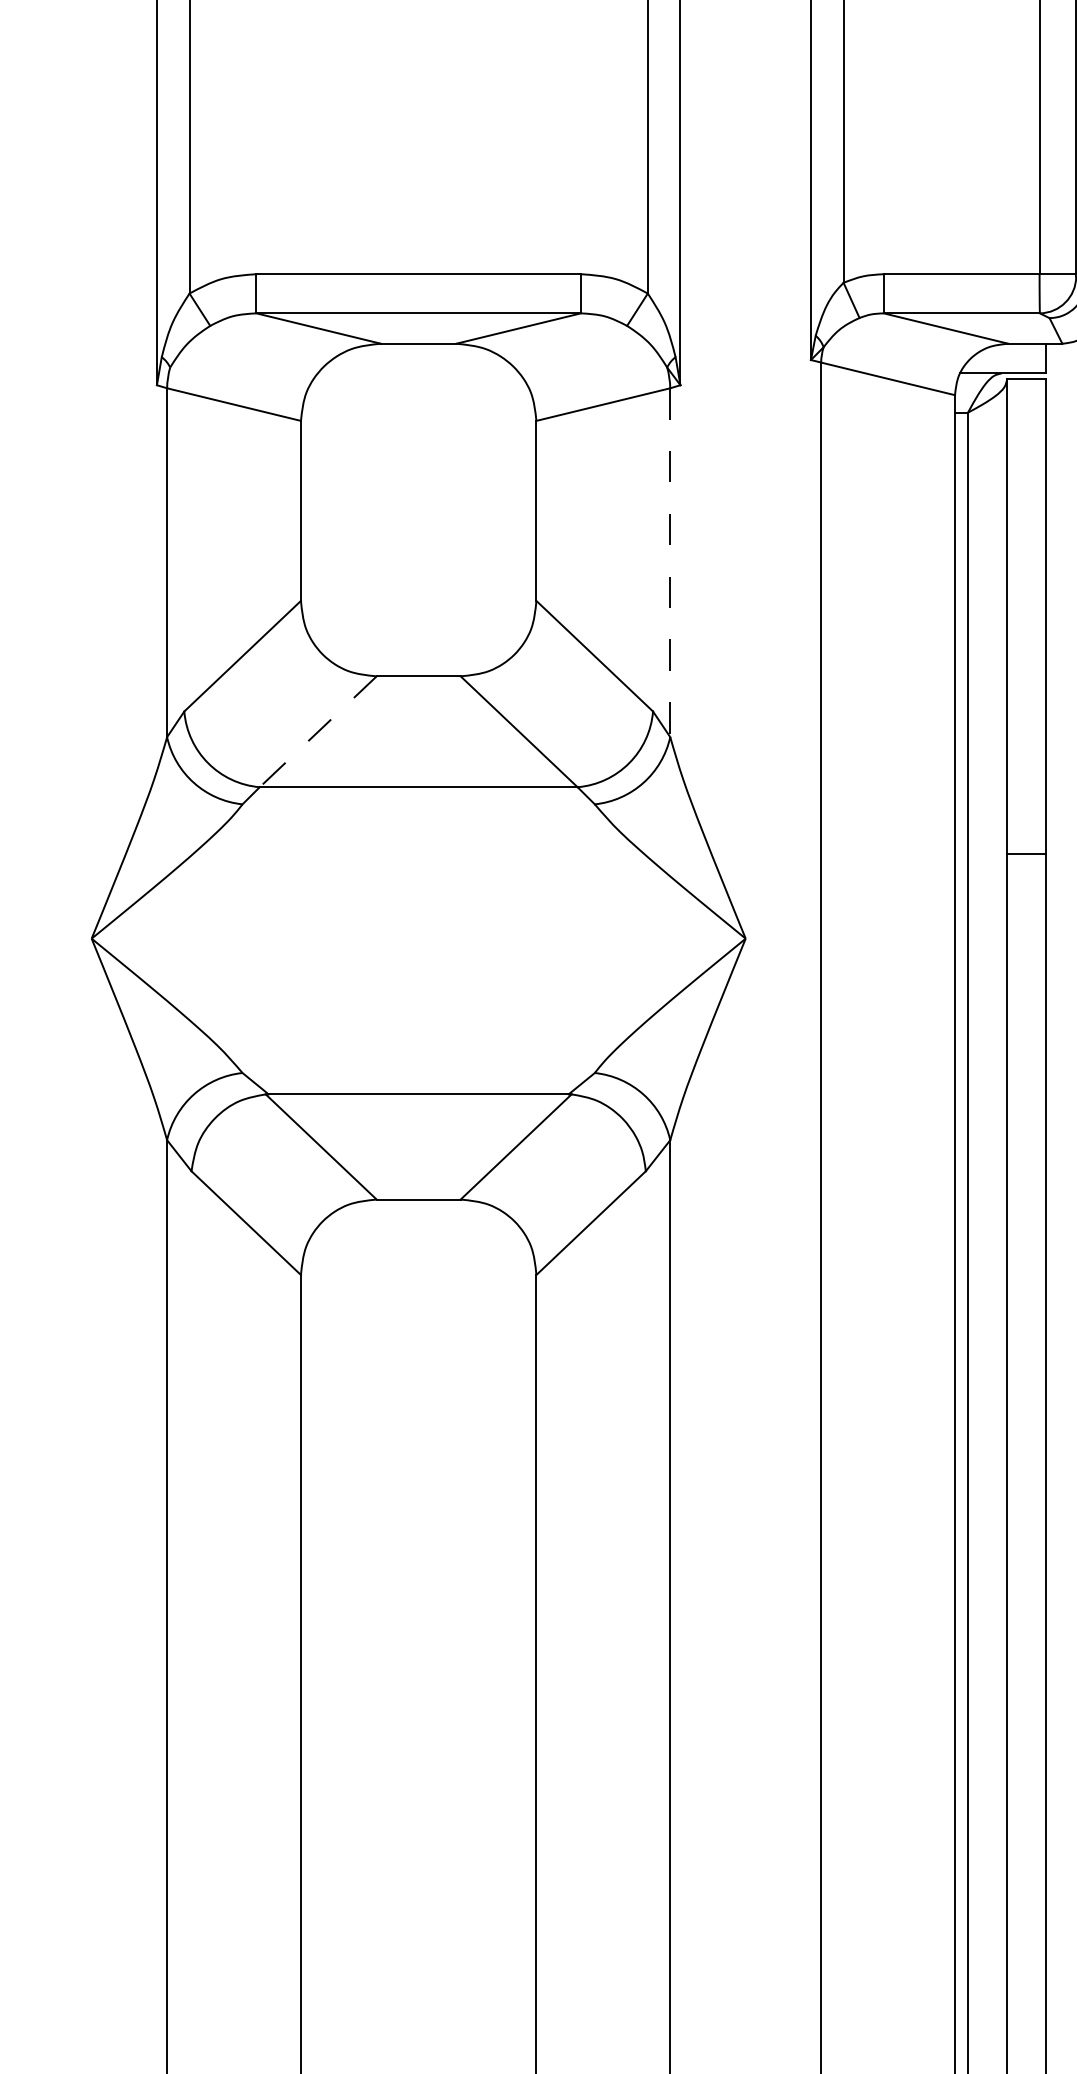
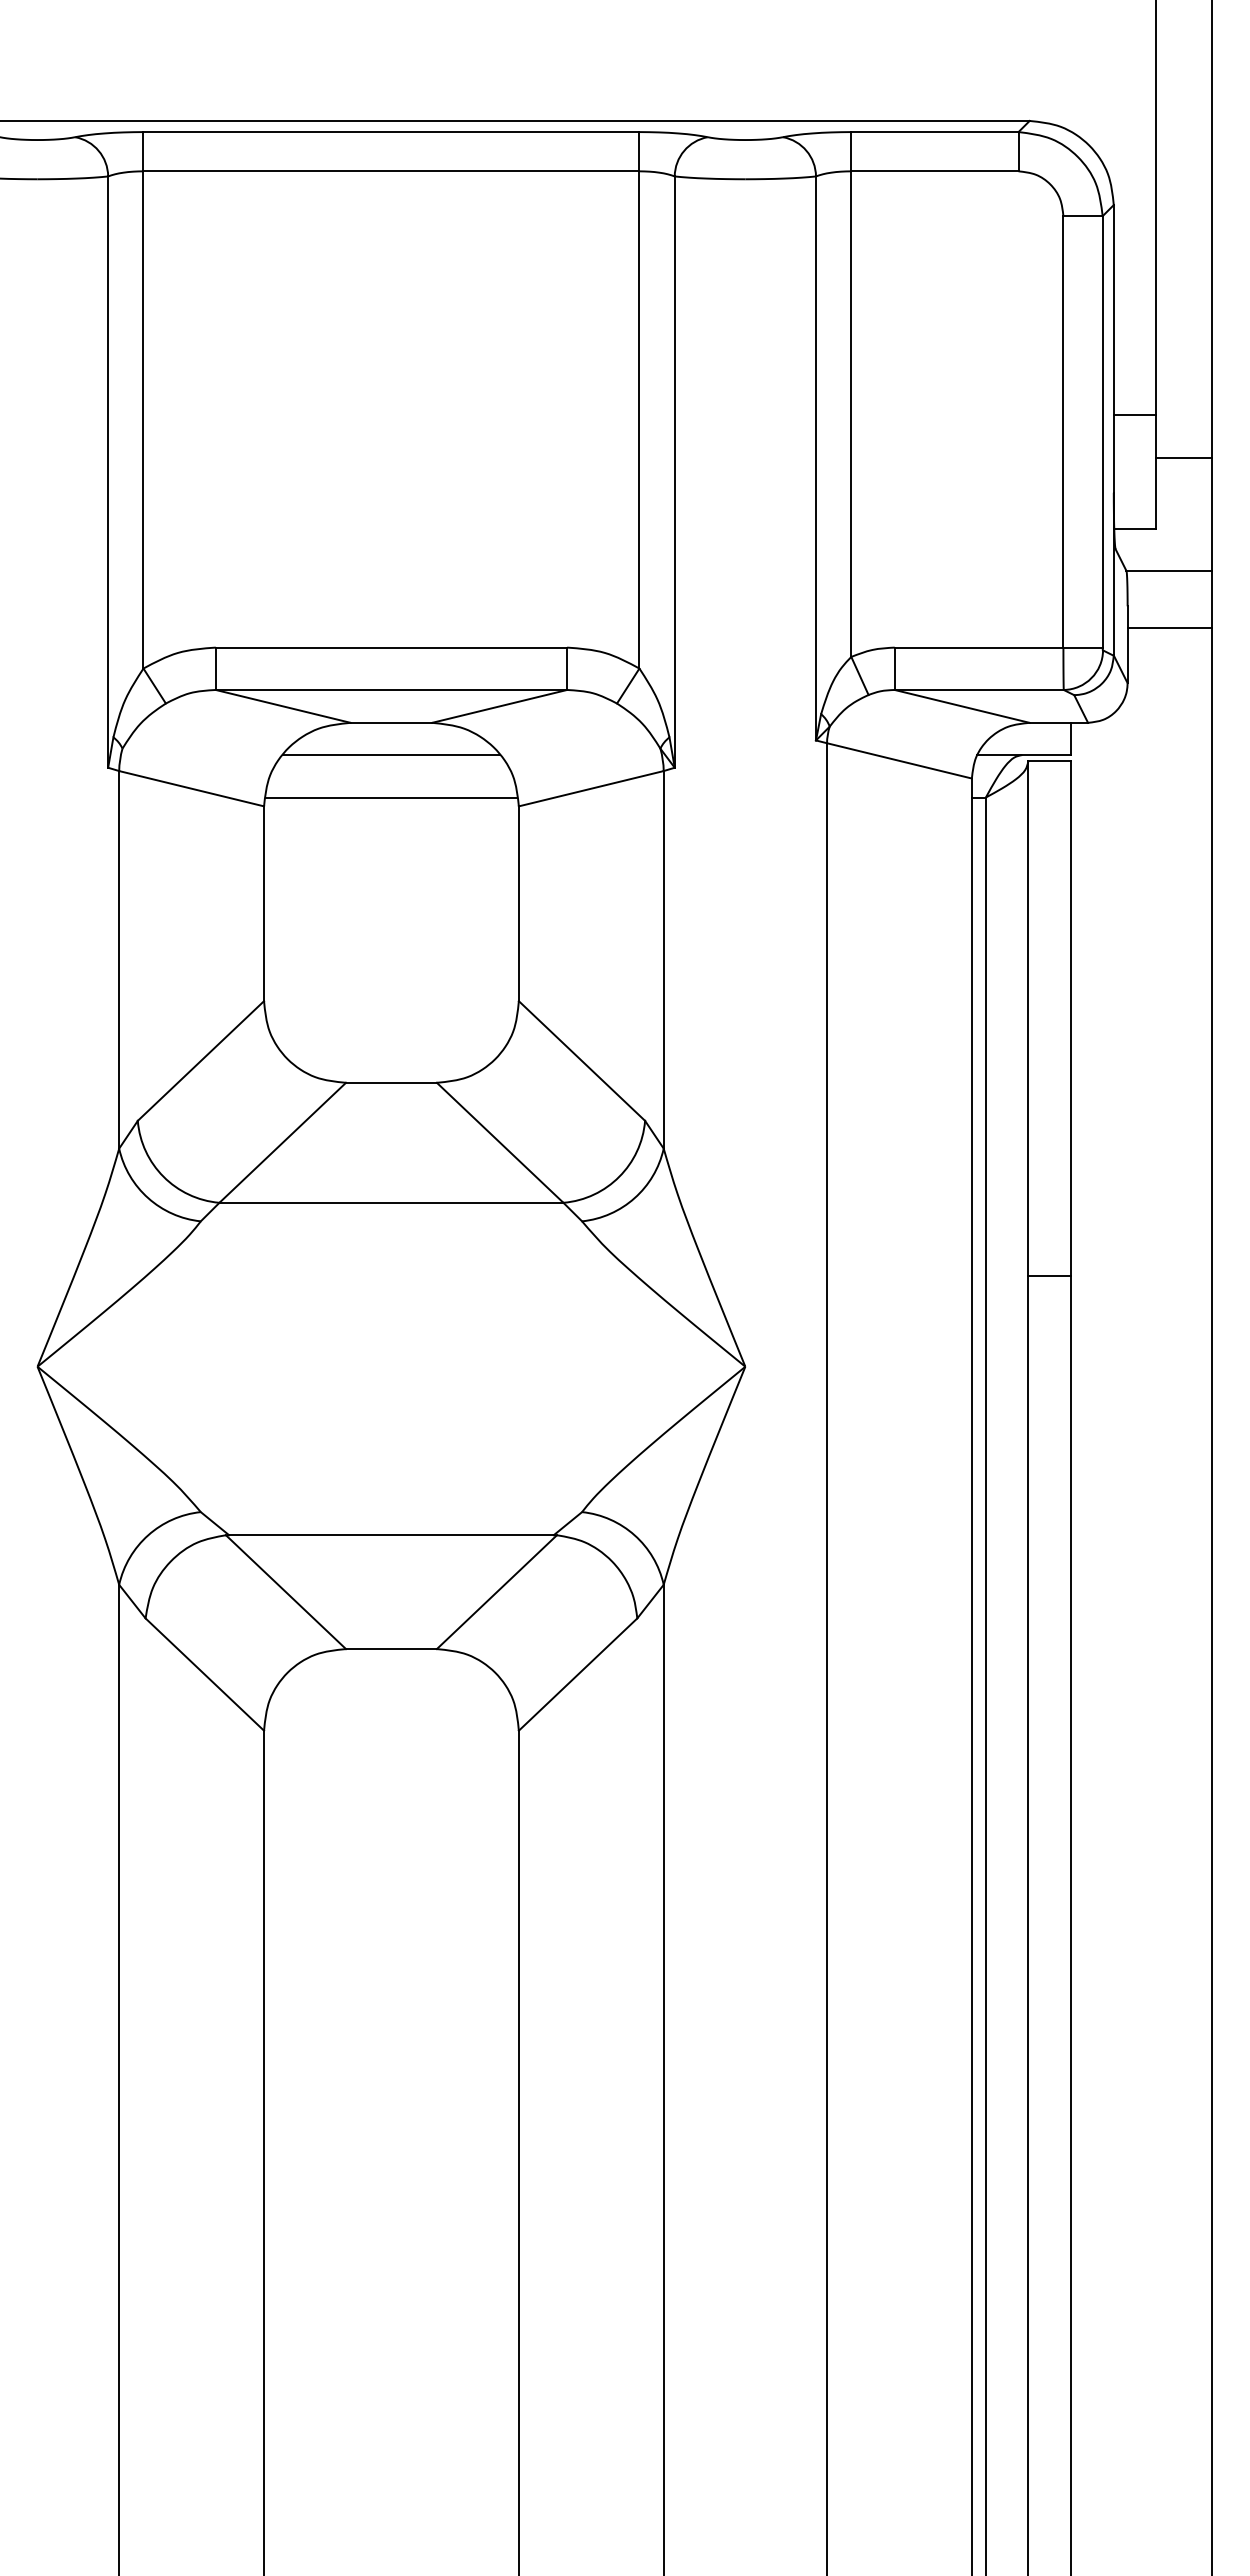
line: (418, 373) -> (391, 755), added
line: (418, 412) -> (391, 797), added
line: (670, 562) -> (663, 959), dashed -> solid
line: (318, 732) -> (282, 1143), dashed -> solid

